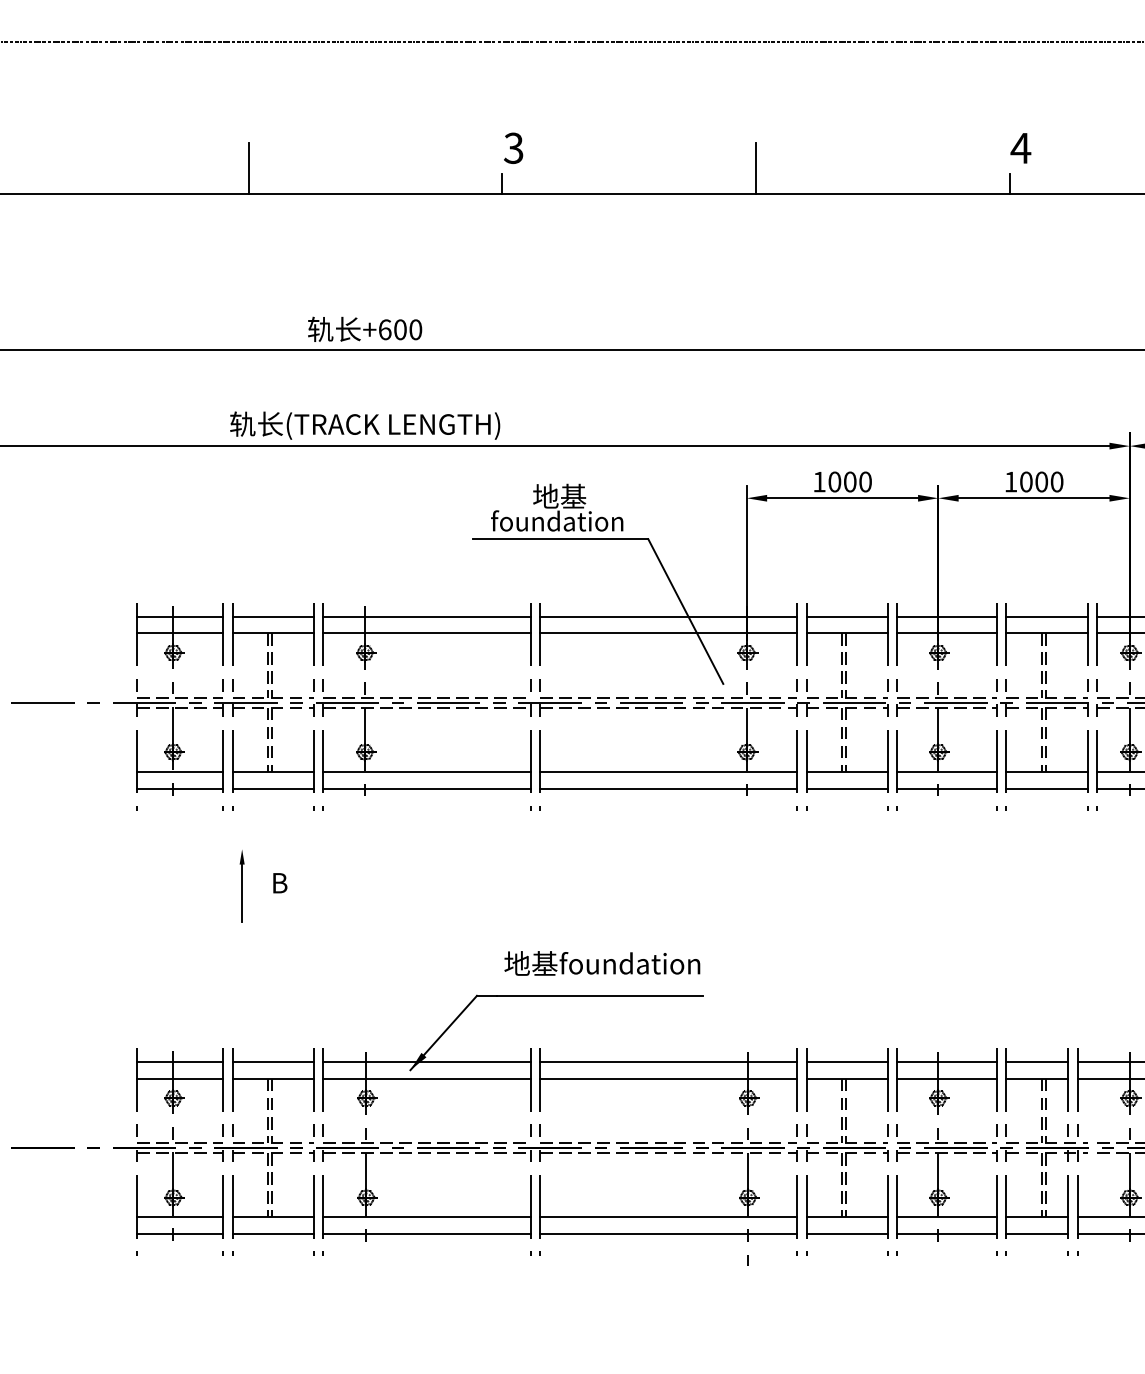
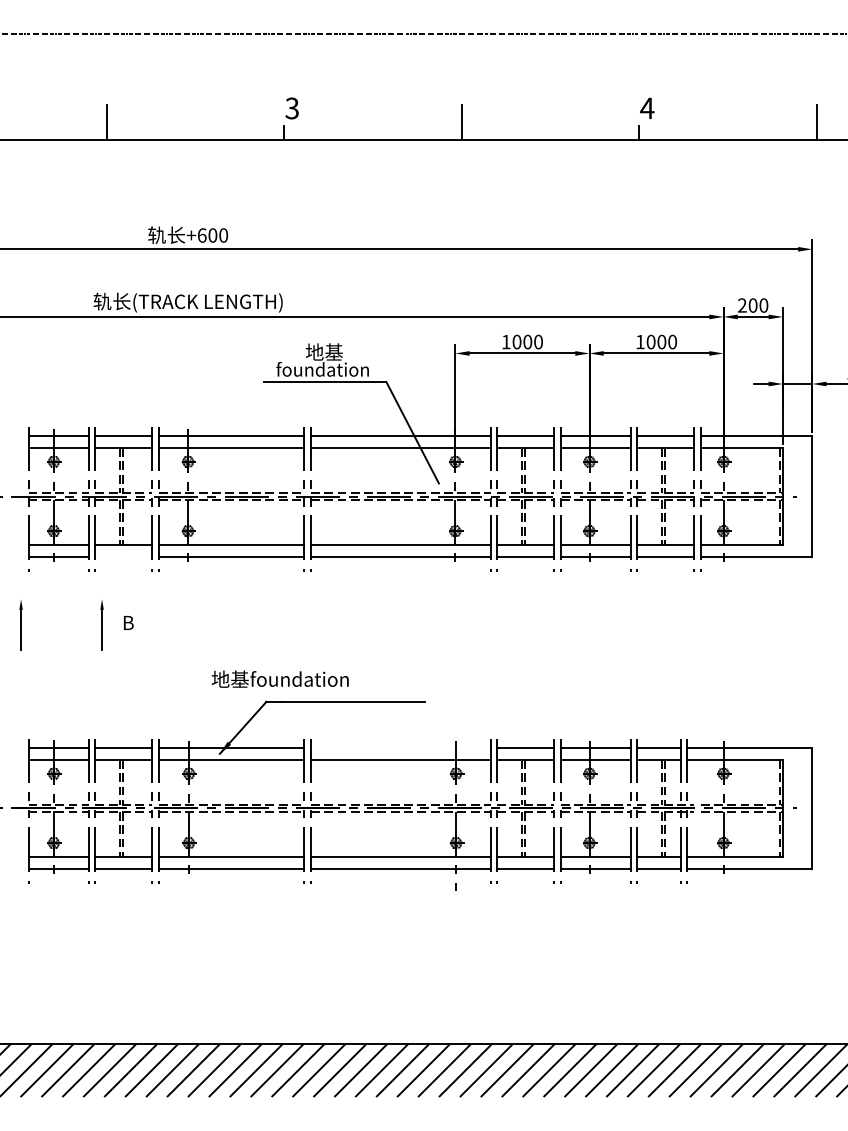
line: (272, 788) -> (123, 556), removed
part: (125, 886) -> (20, 625), added
text: (601, 962) -> (279, 678), moved
line: (668, 1062) -> (400, 748), removed

